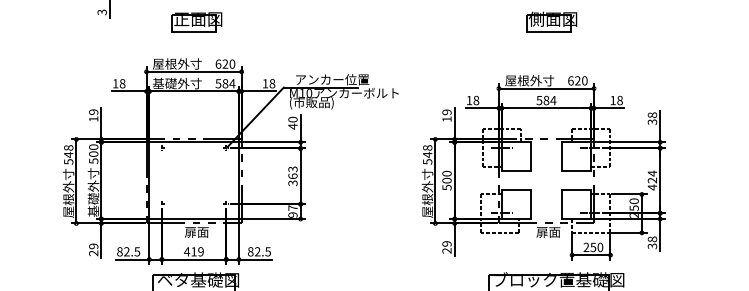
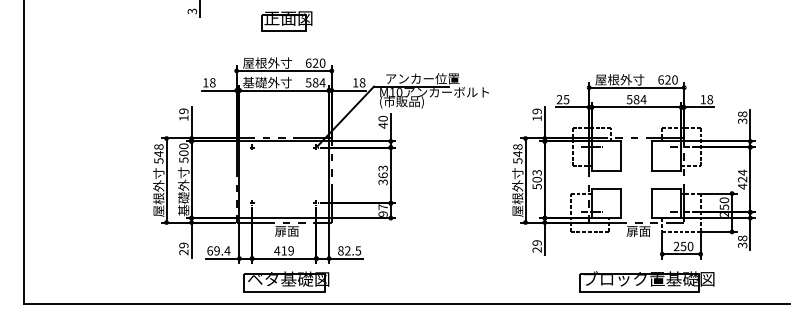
part: (551, 21) -> (641, 20), removed
text: (472, 100) -> (562, 99), 18 -> 25
text: (446, 173) -> (536, 172), 500 -> 503
text: (128, 251) -> (218, 250), 82.5 -> 69.4

